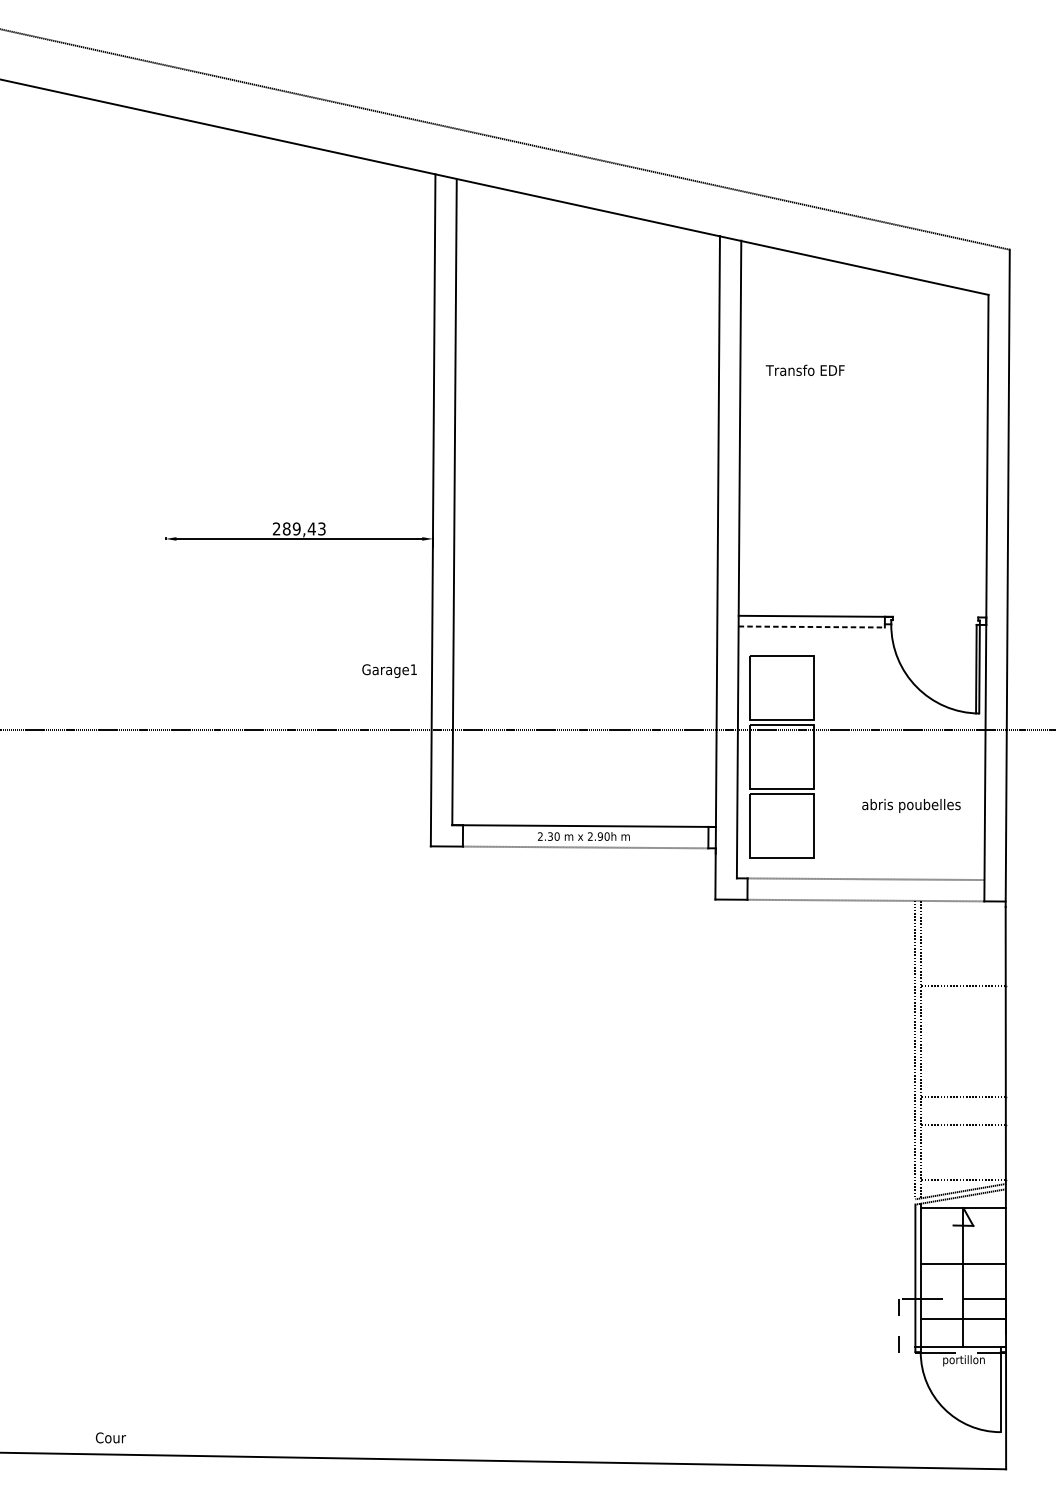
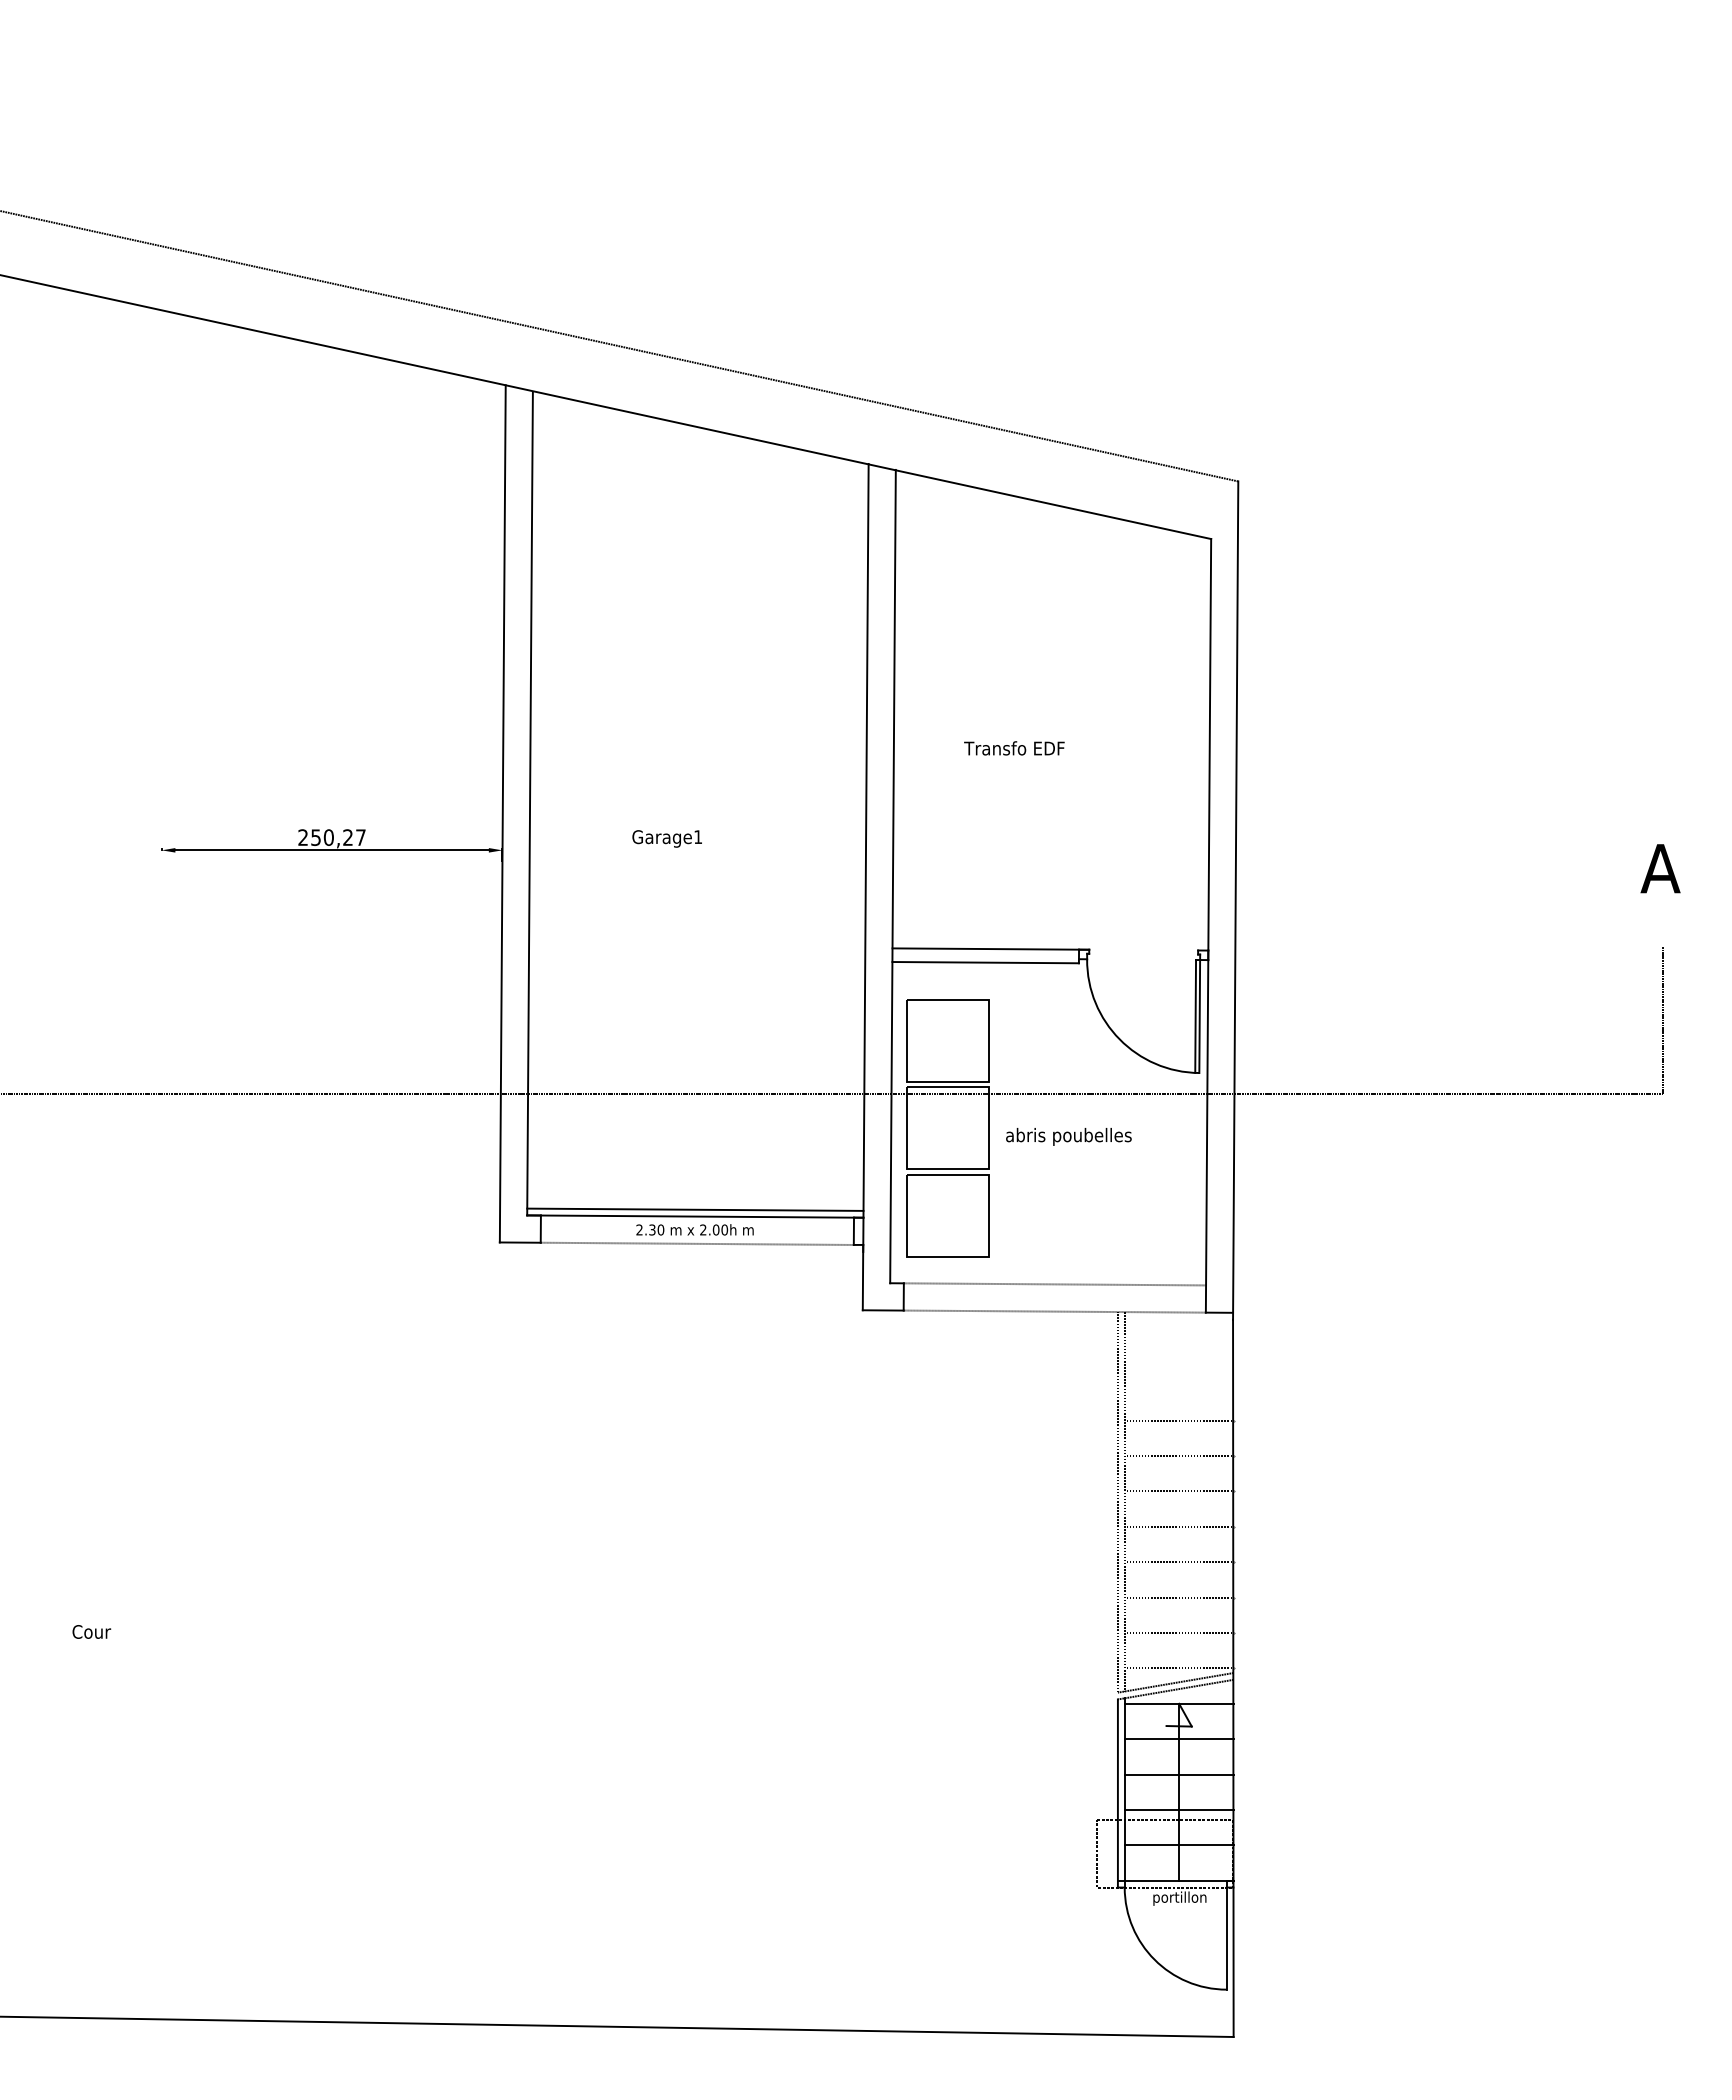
text: (805, 370) -> (1014, 748), moved
text: (304, 528) -> (338, 837), 289,43 -> 250,27
line: (812, 626) -> (986, 962), dashed -> solid
text: (389, 670) -> (666, 838), moved
text: (911, 805) -> (1068, 1136), moved
line: (584, 820) -> (695, 1209), added
text: (599, 836) -> (715, 1229), 2.90h -> 2.00h
line: (962, 1014) -> (1178, 1456), added
line: (962, 1041) -> (1178, 1491), added
line: (962, 1069) -> (1178, 1526), added
line: (962, 1152) -> (1178, 1633), added
line: (962, 1236) -> (1178, 1739), added
line: (962, 1290) -> (1178, 1809), added
text: (110, 1437) -> (91, 1631), moved

